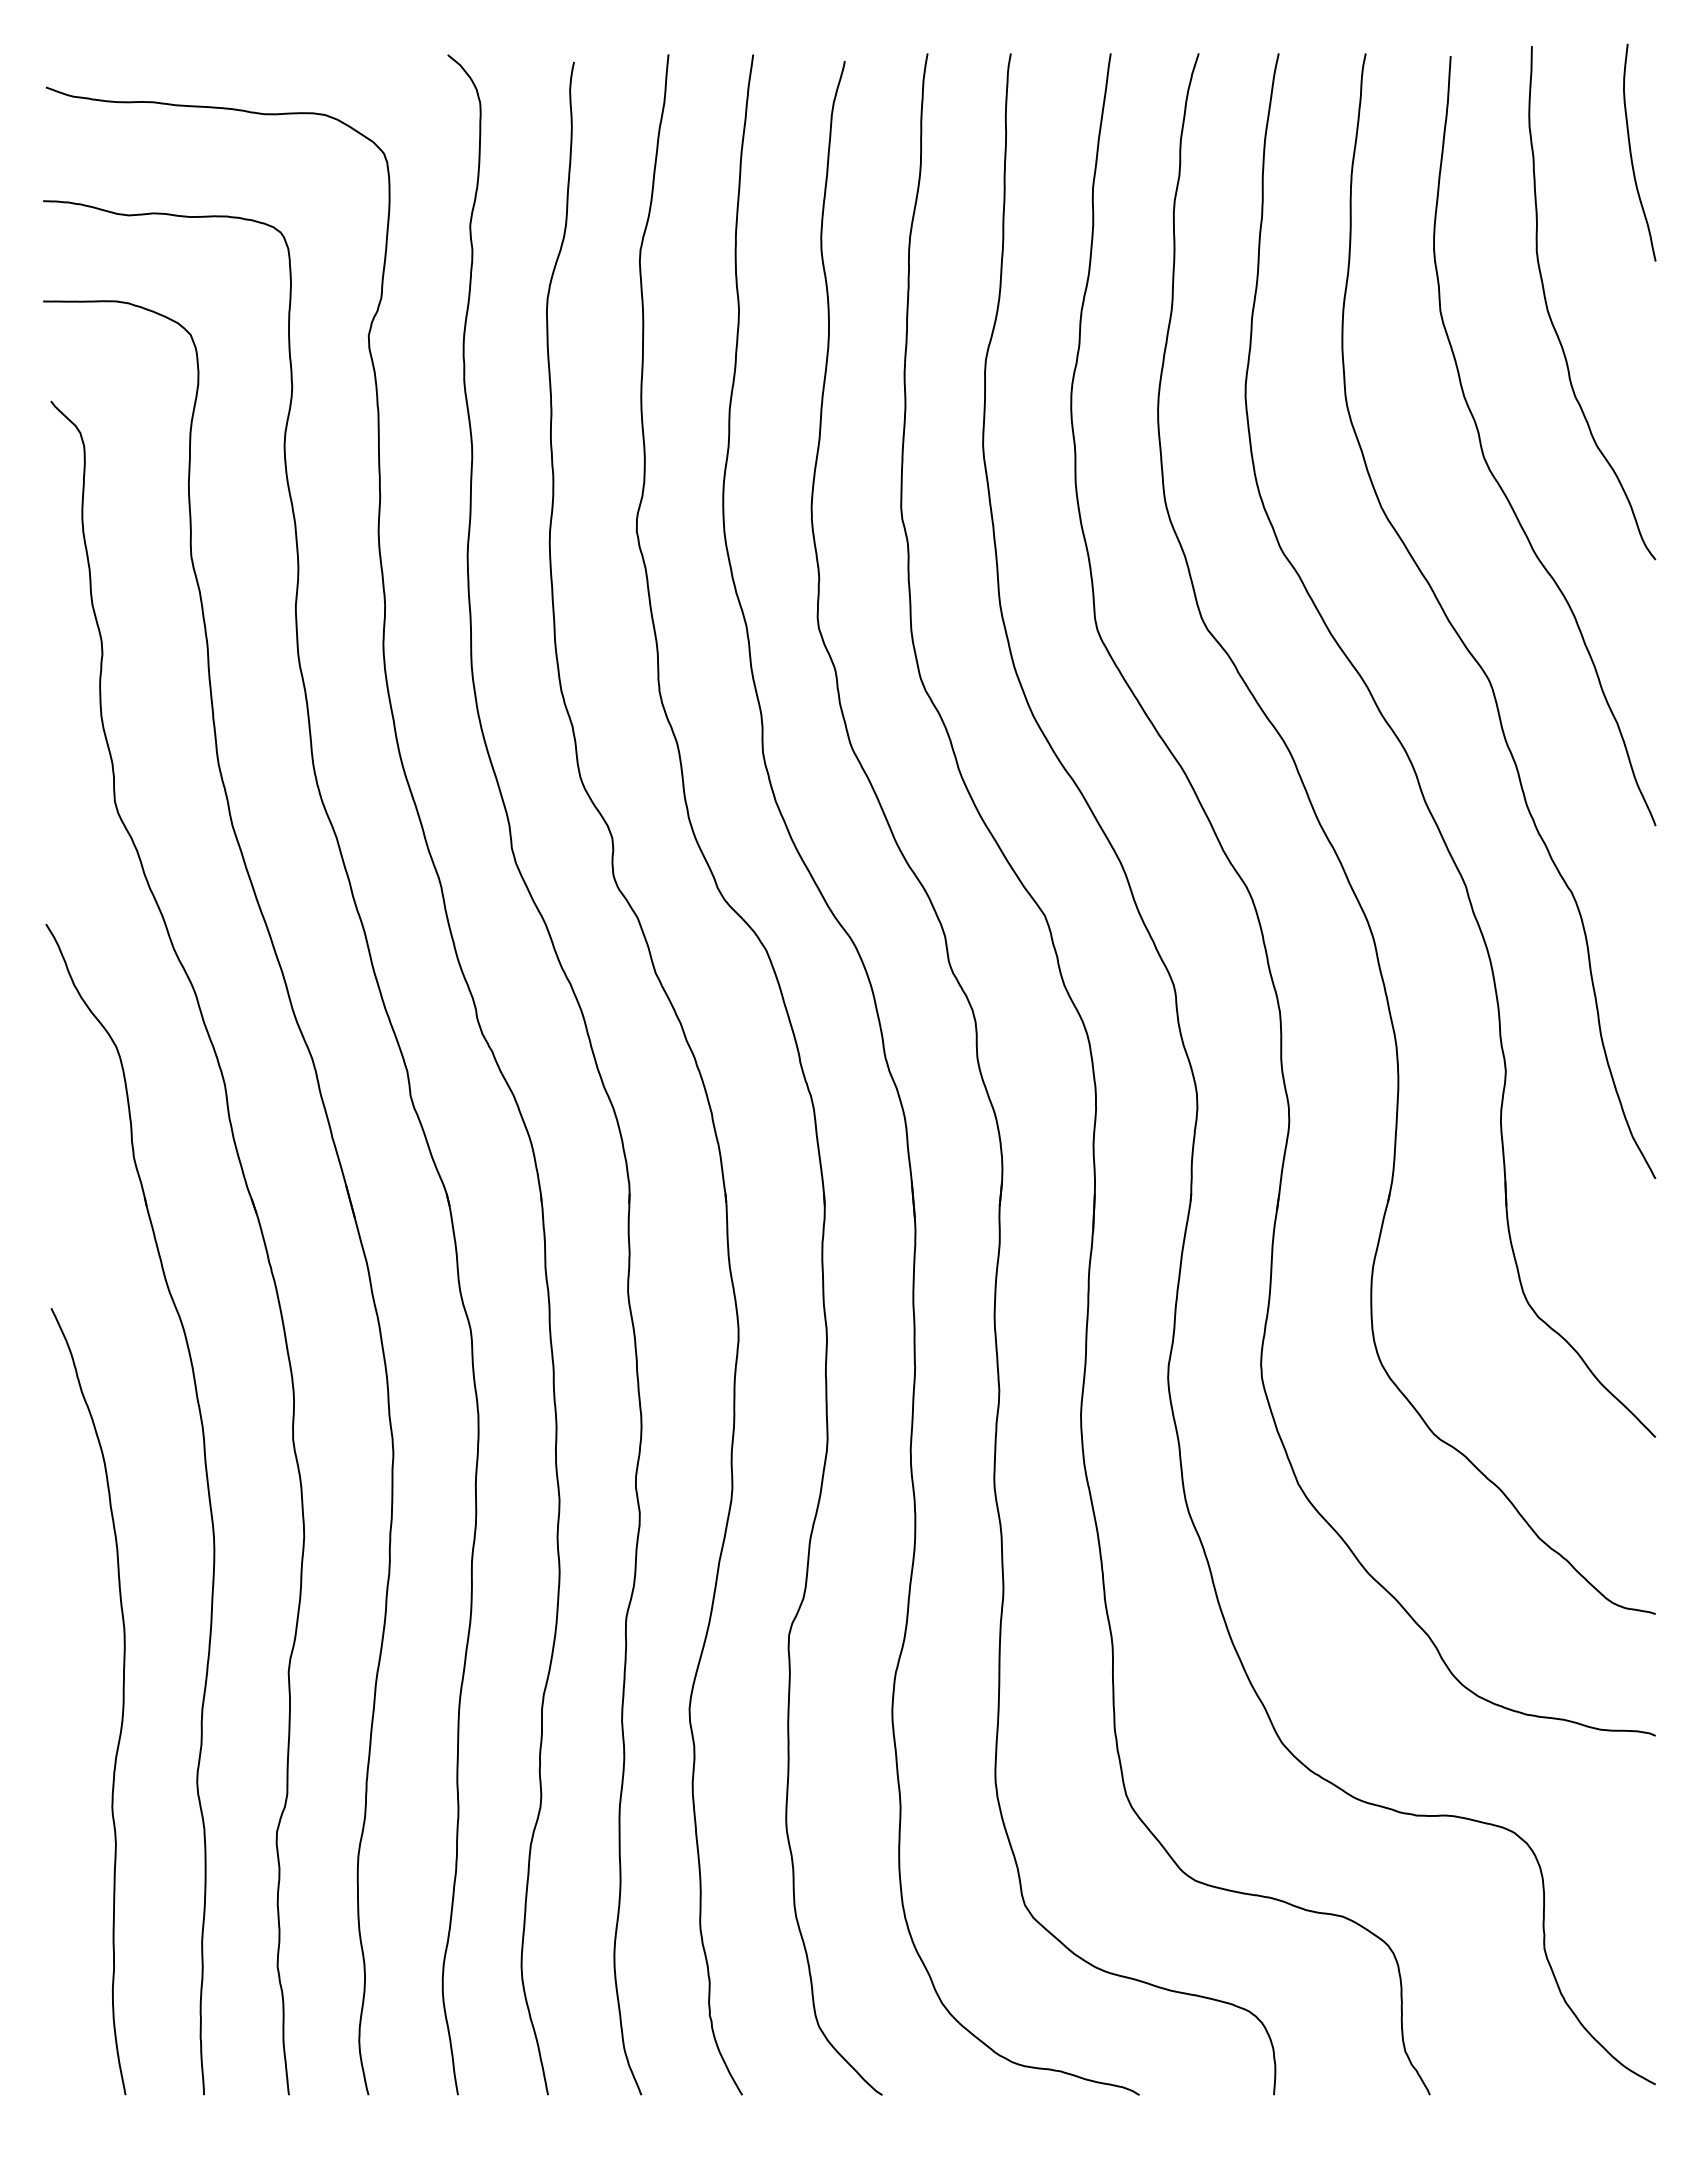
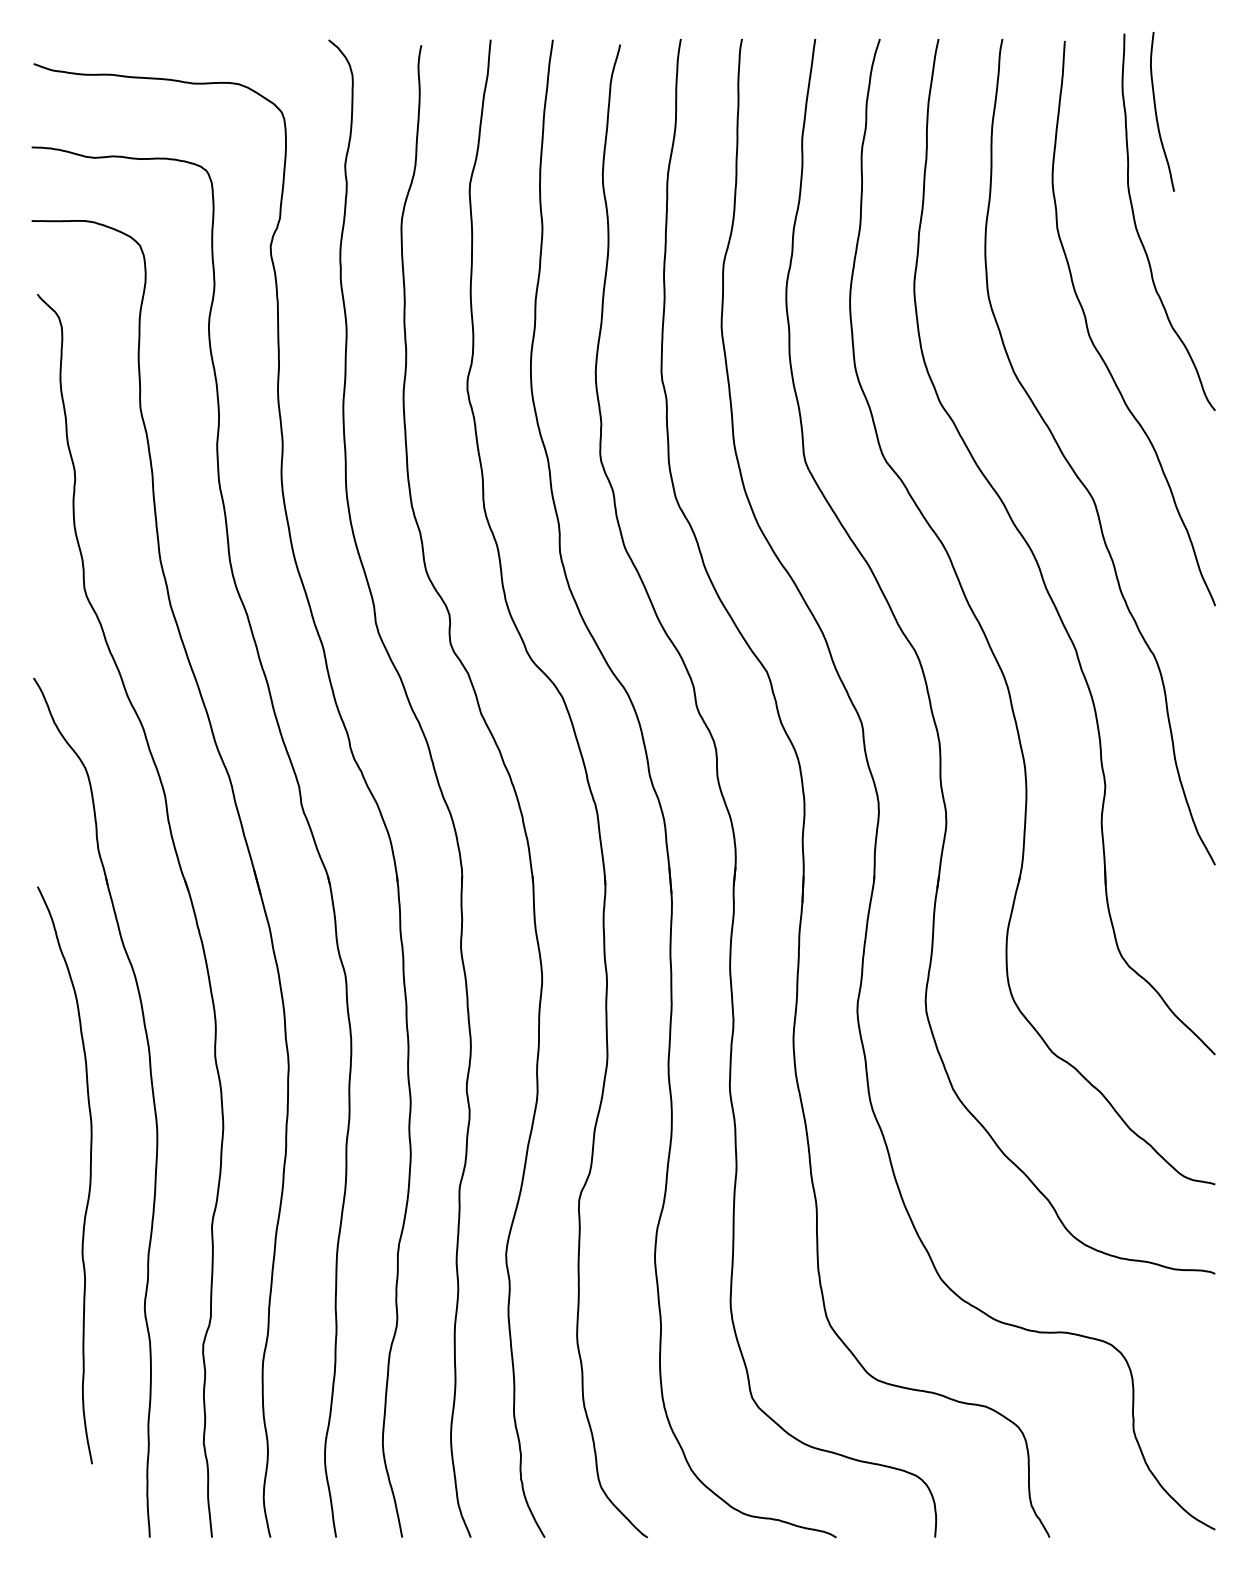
curve: (1631, 152) -> (1156, 111), moved
curve: (122, 1701) -> (89, 1175), moved

